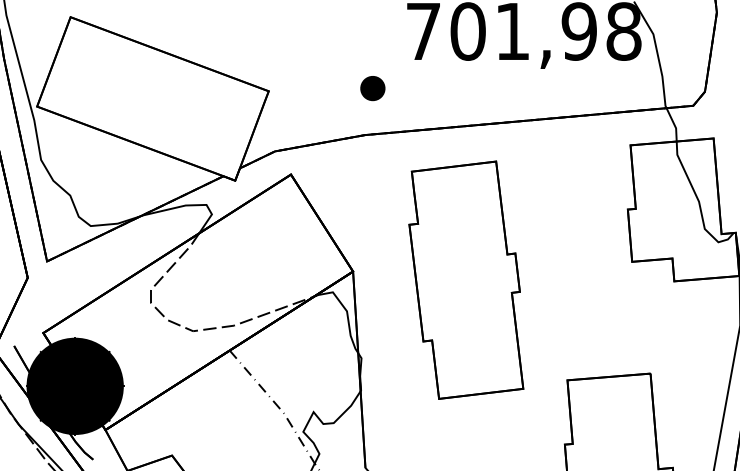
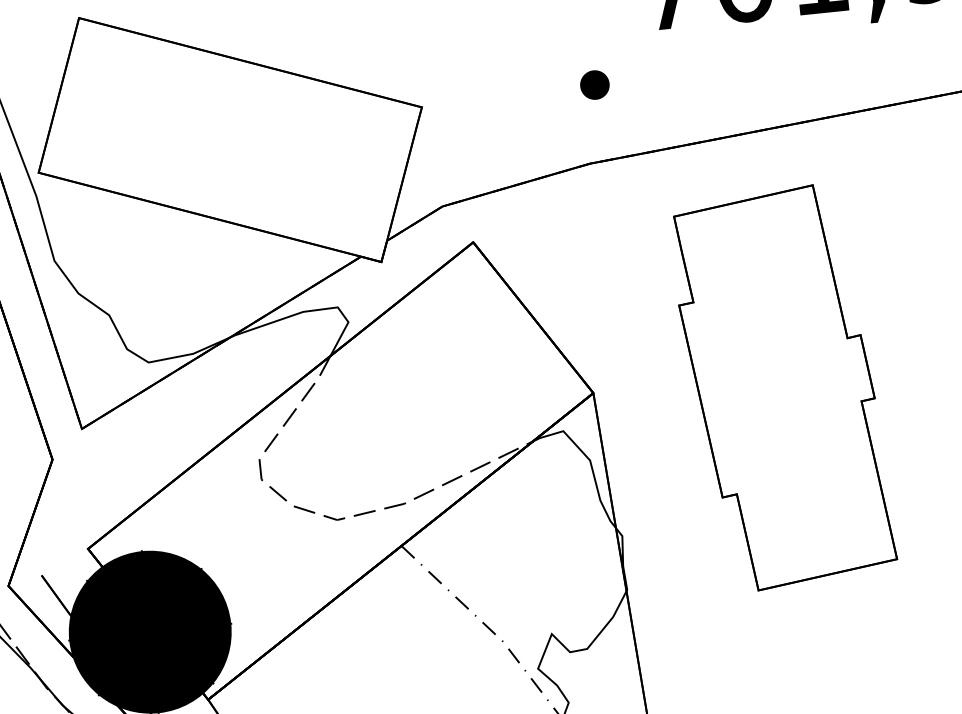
part: (372, 88) -> (594, 84), size x0.7

